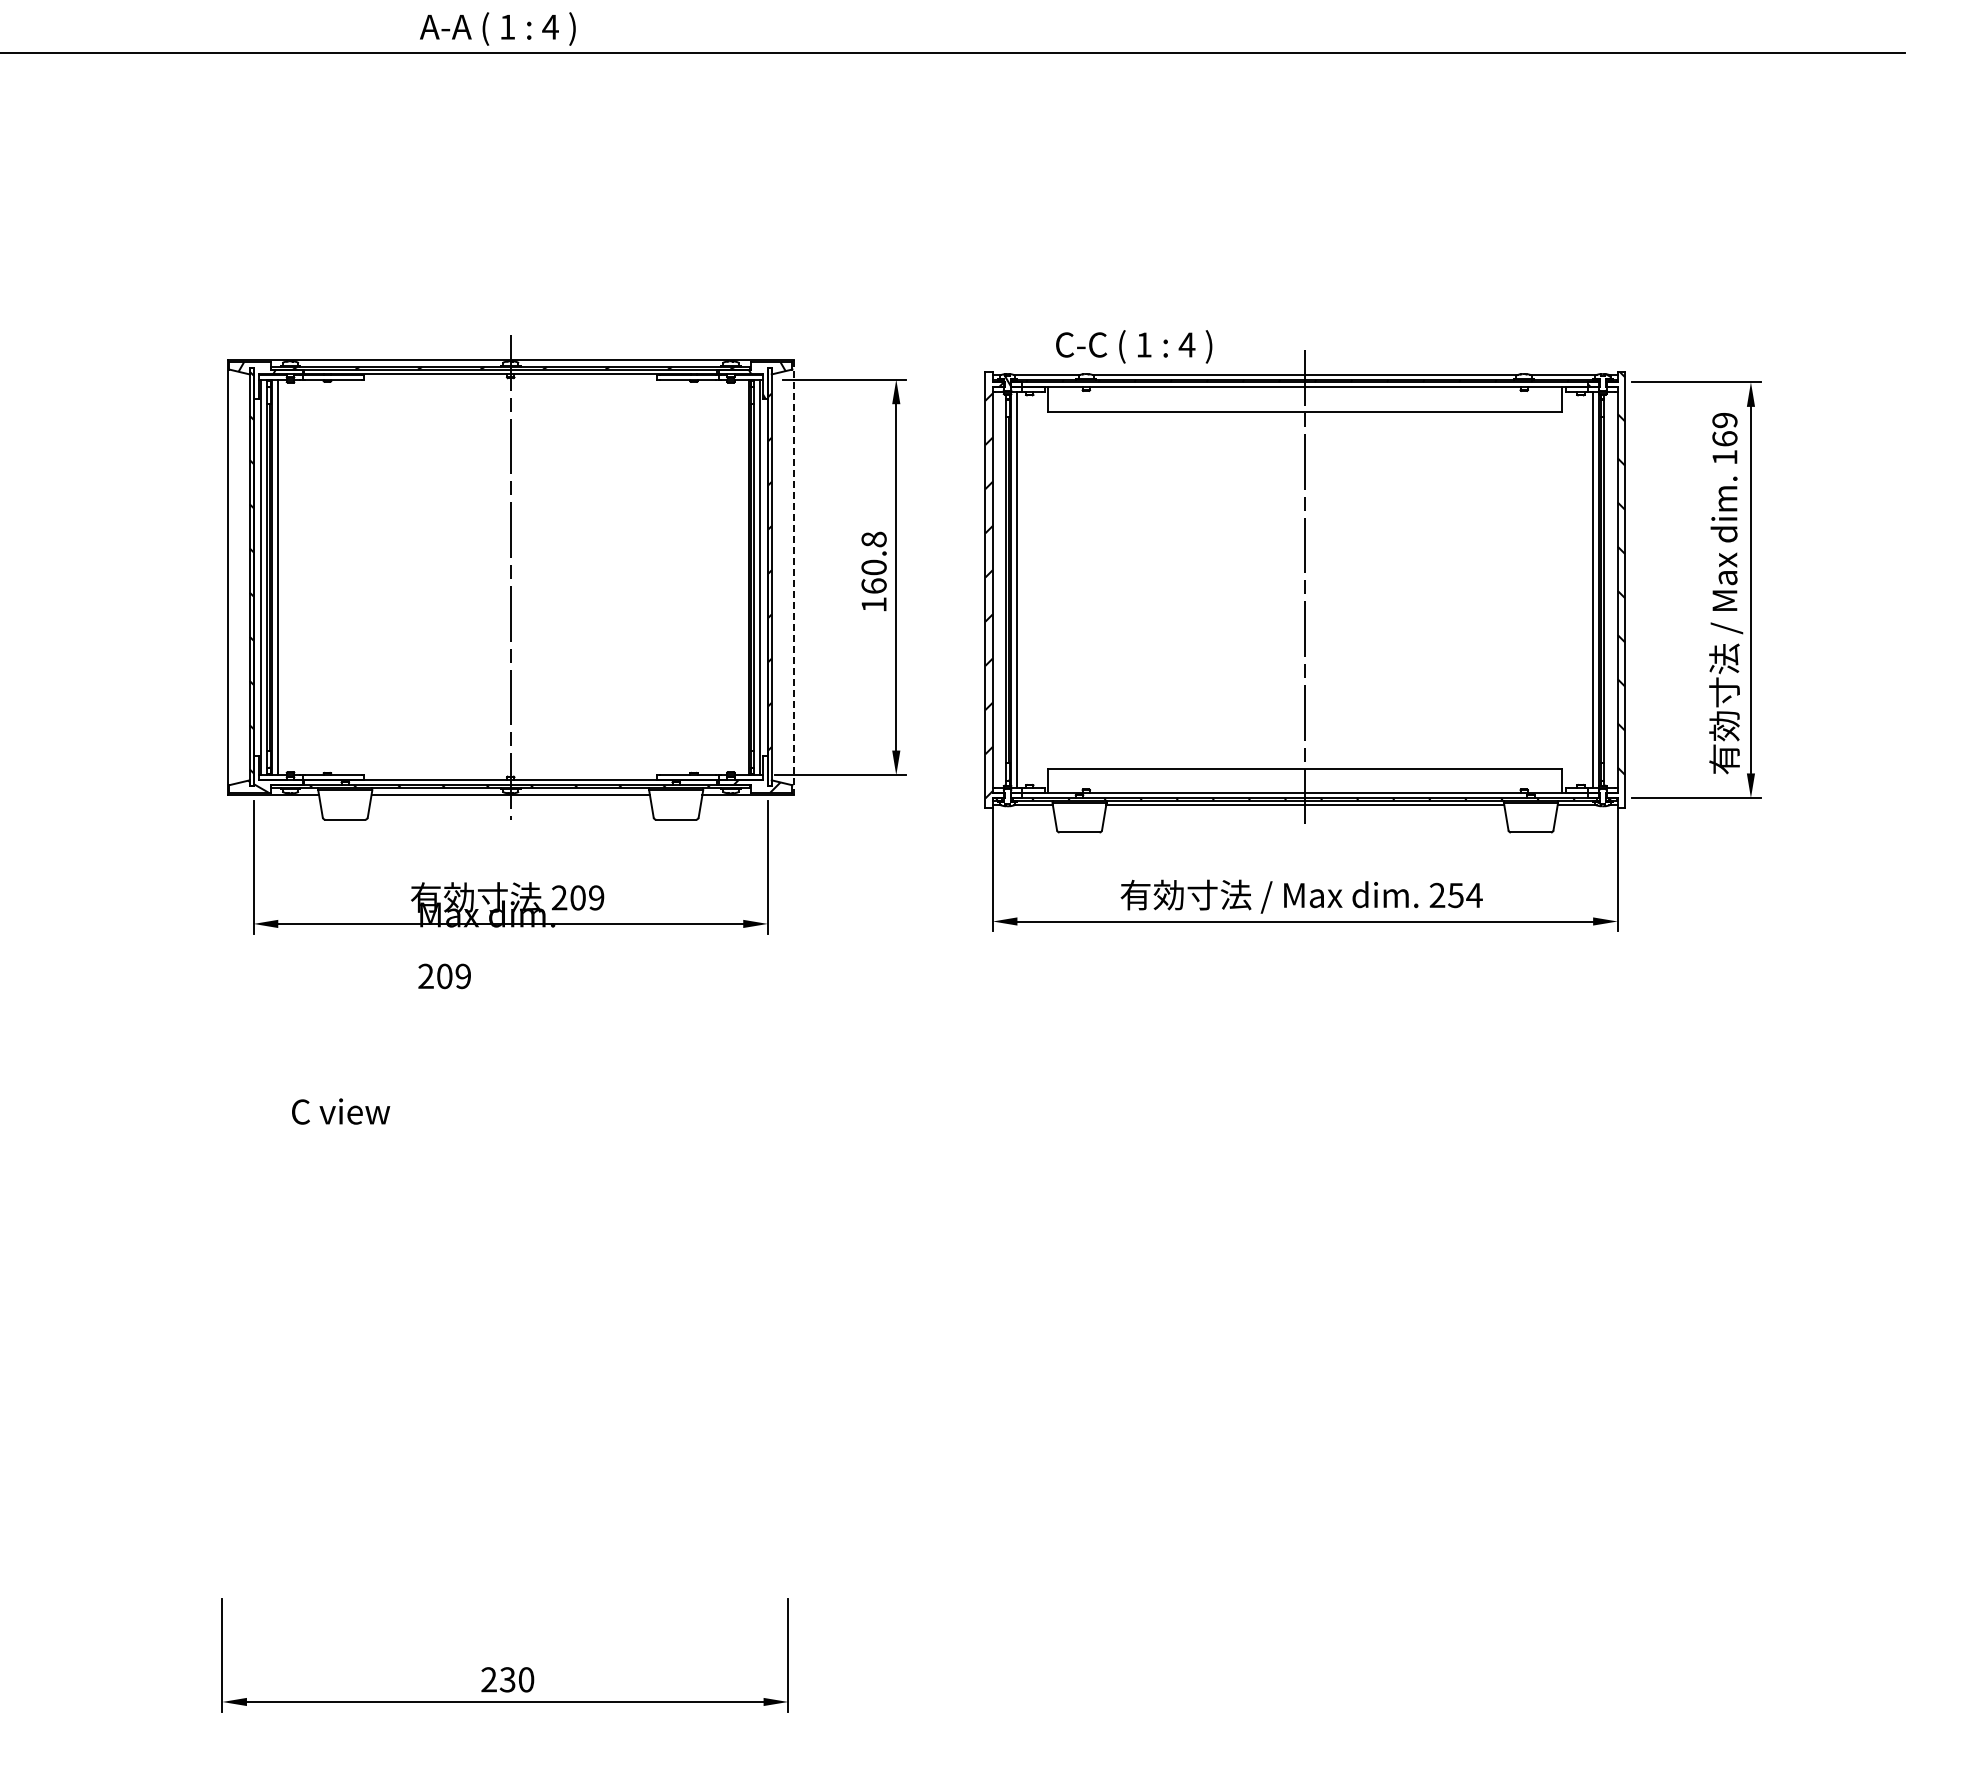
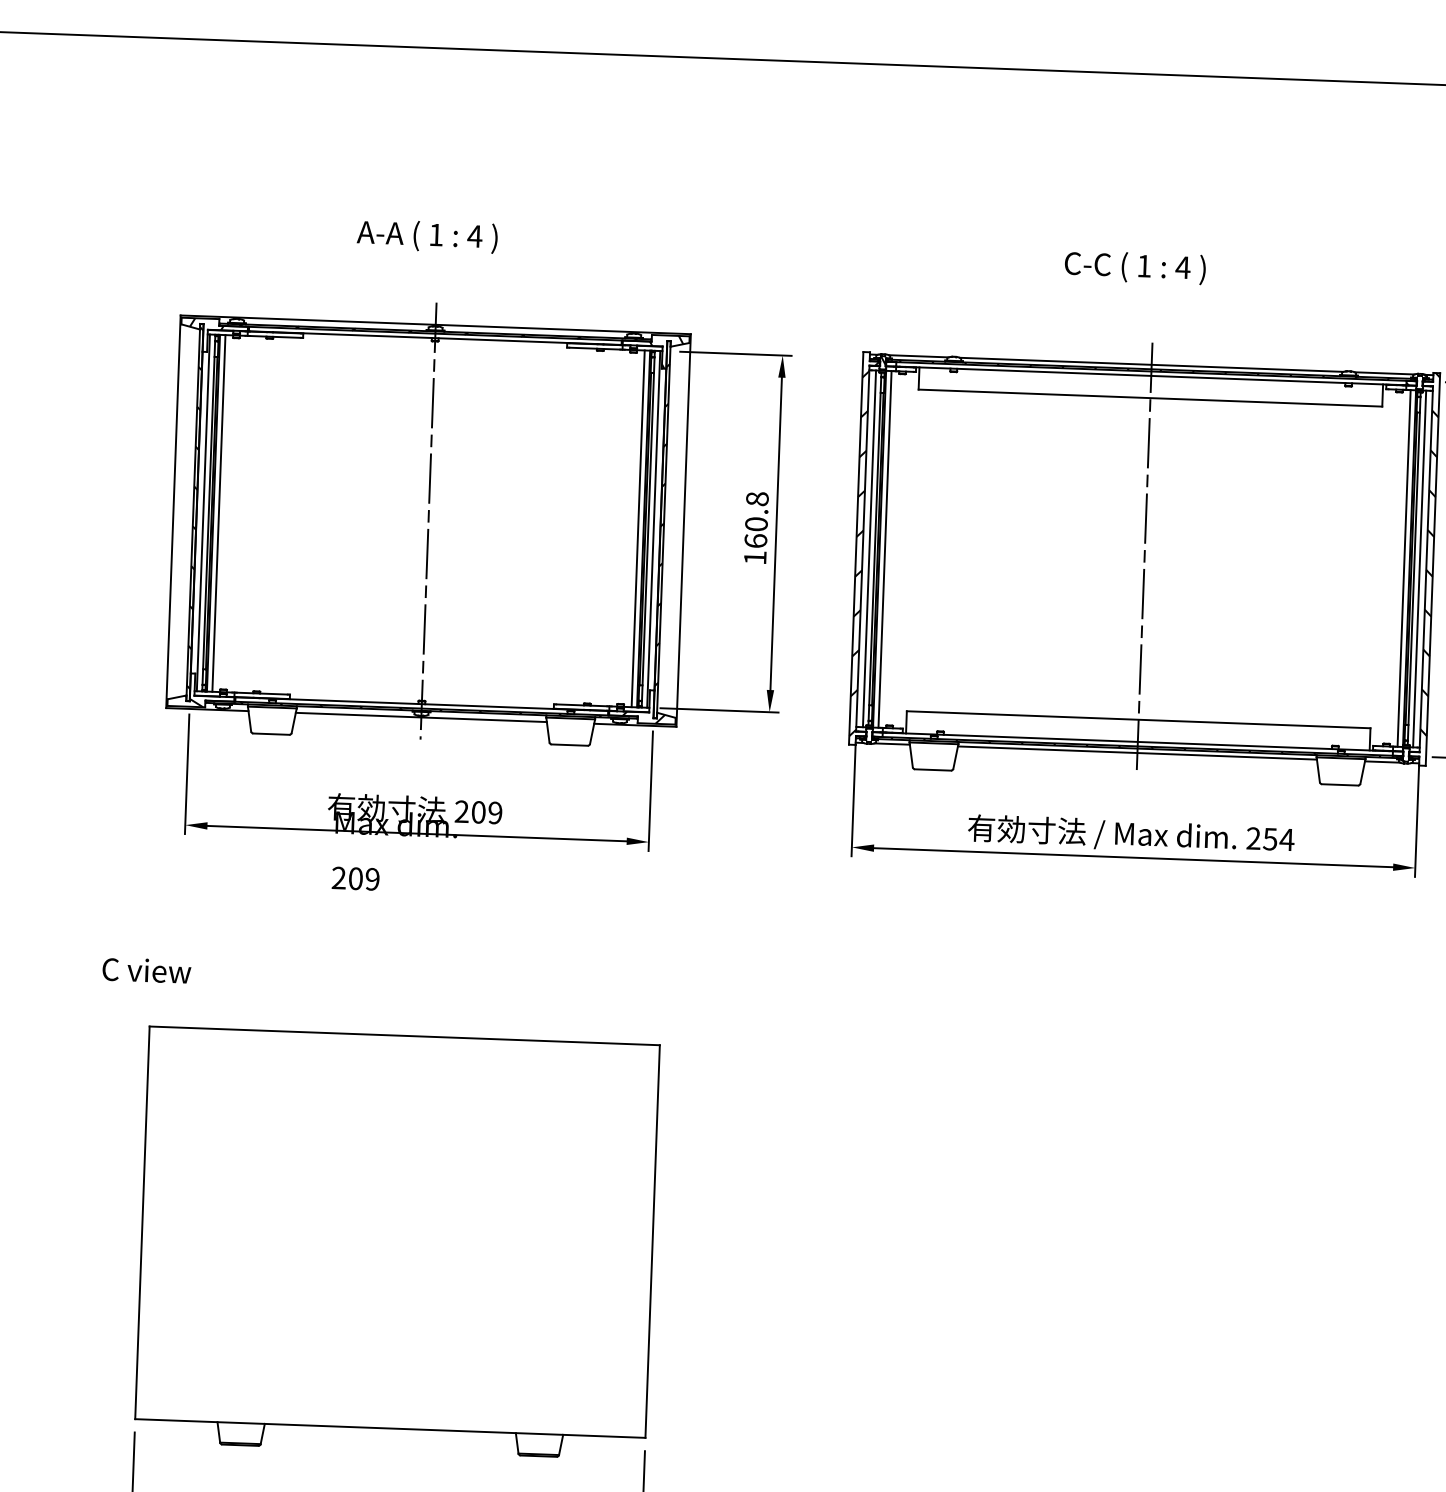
text: (497, 28) -> (427, 235), moved
text: (1134, 346) -> (1135, 267), moved
line: (743, 577) -> (638, 528), added
line: (793, 577) -> (683, 530), dashed -> solid
line: (1000, 589) -> (869, 548), added
line: (1610, 589) -> (1419, 568), added
text: (341, 1111) -> (147, 970), moved
part: (504, 1378) -> (396, 1243), added

